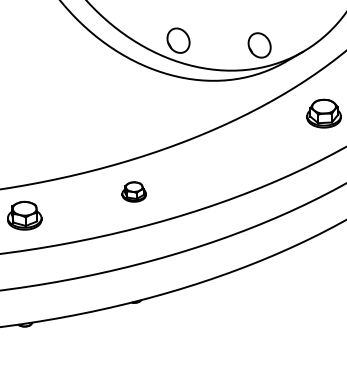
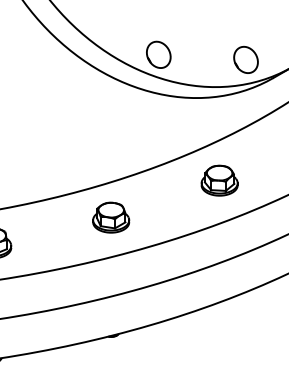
part: (234, 157) -> (218, 180), added
part: (133, 191) -> (110, 217), size x1.43

